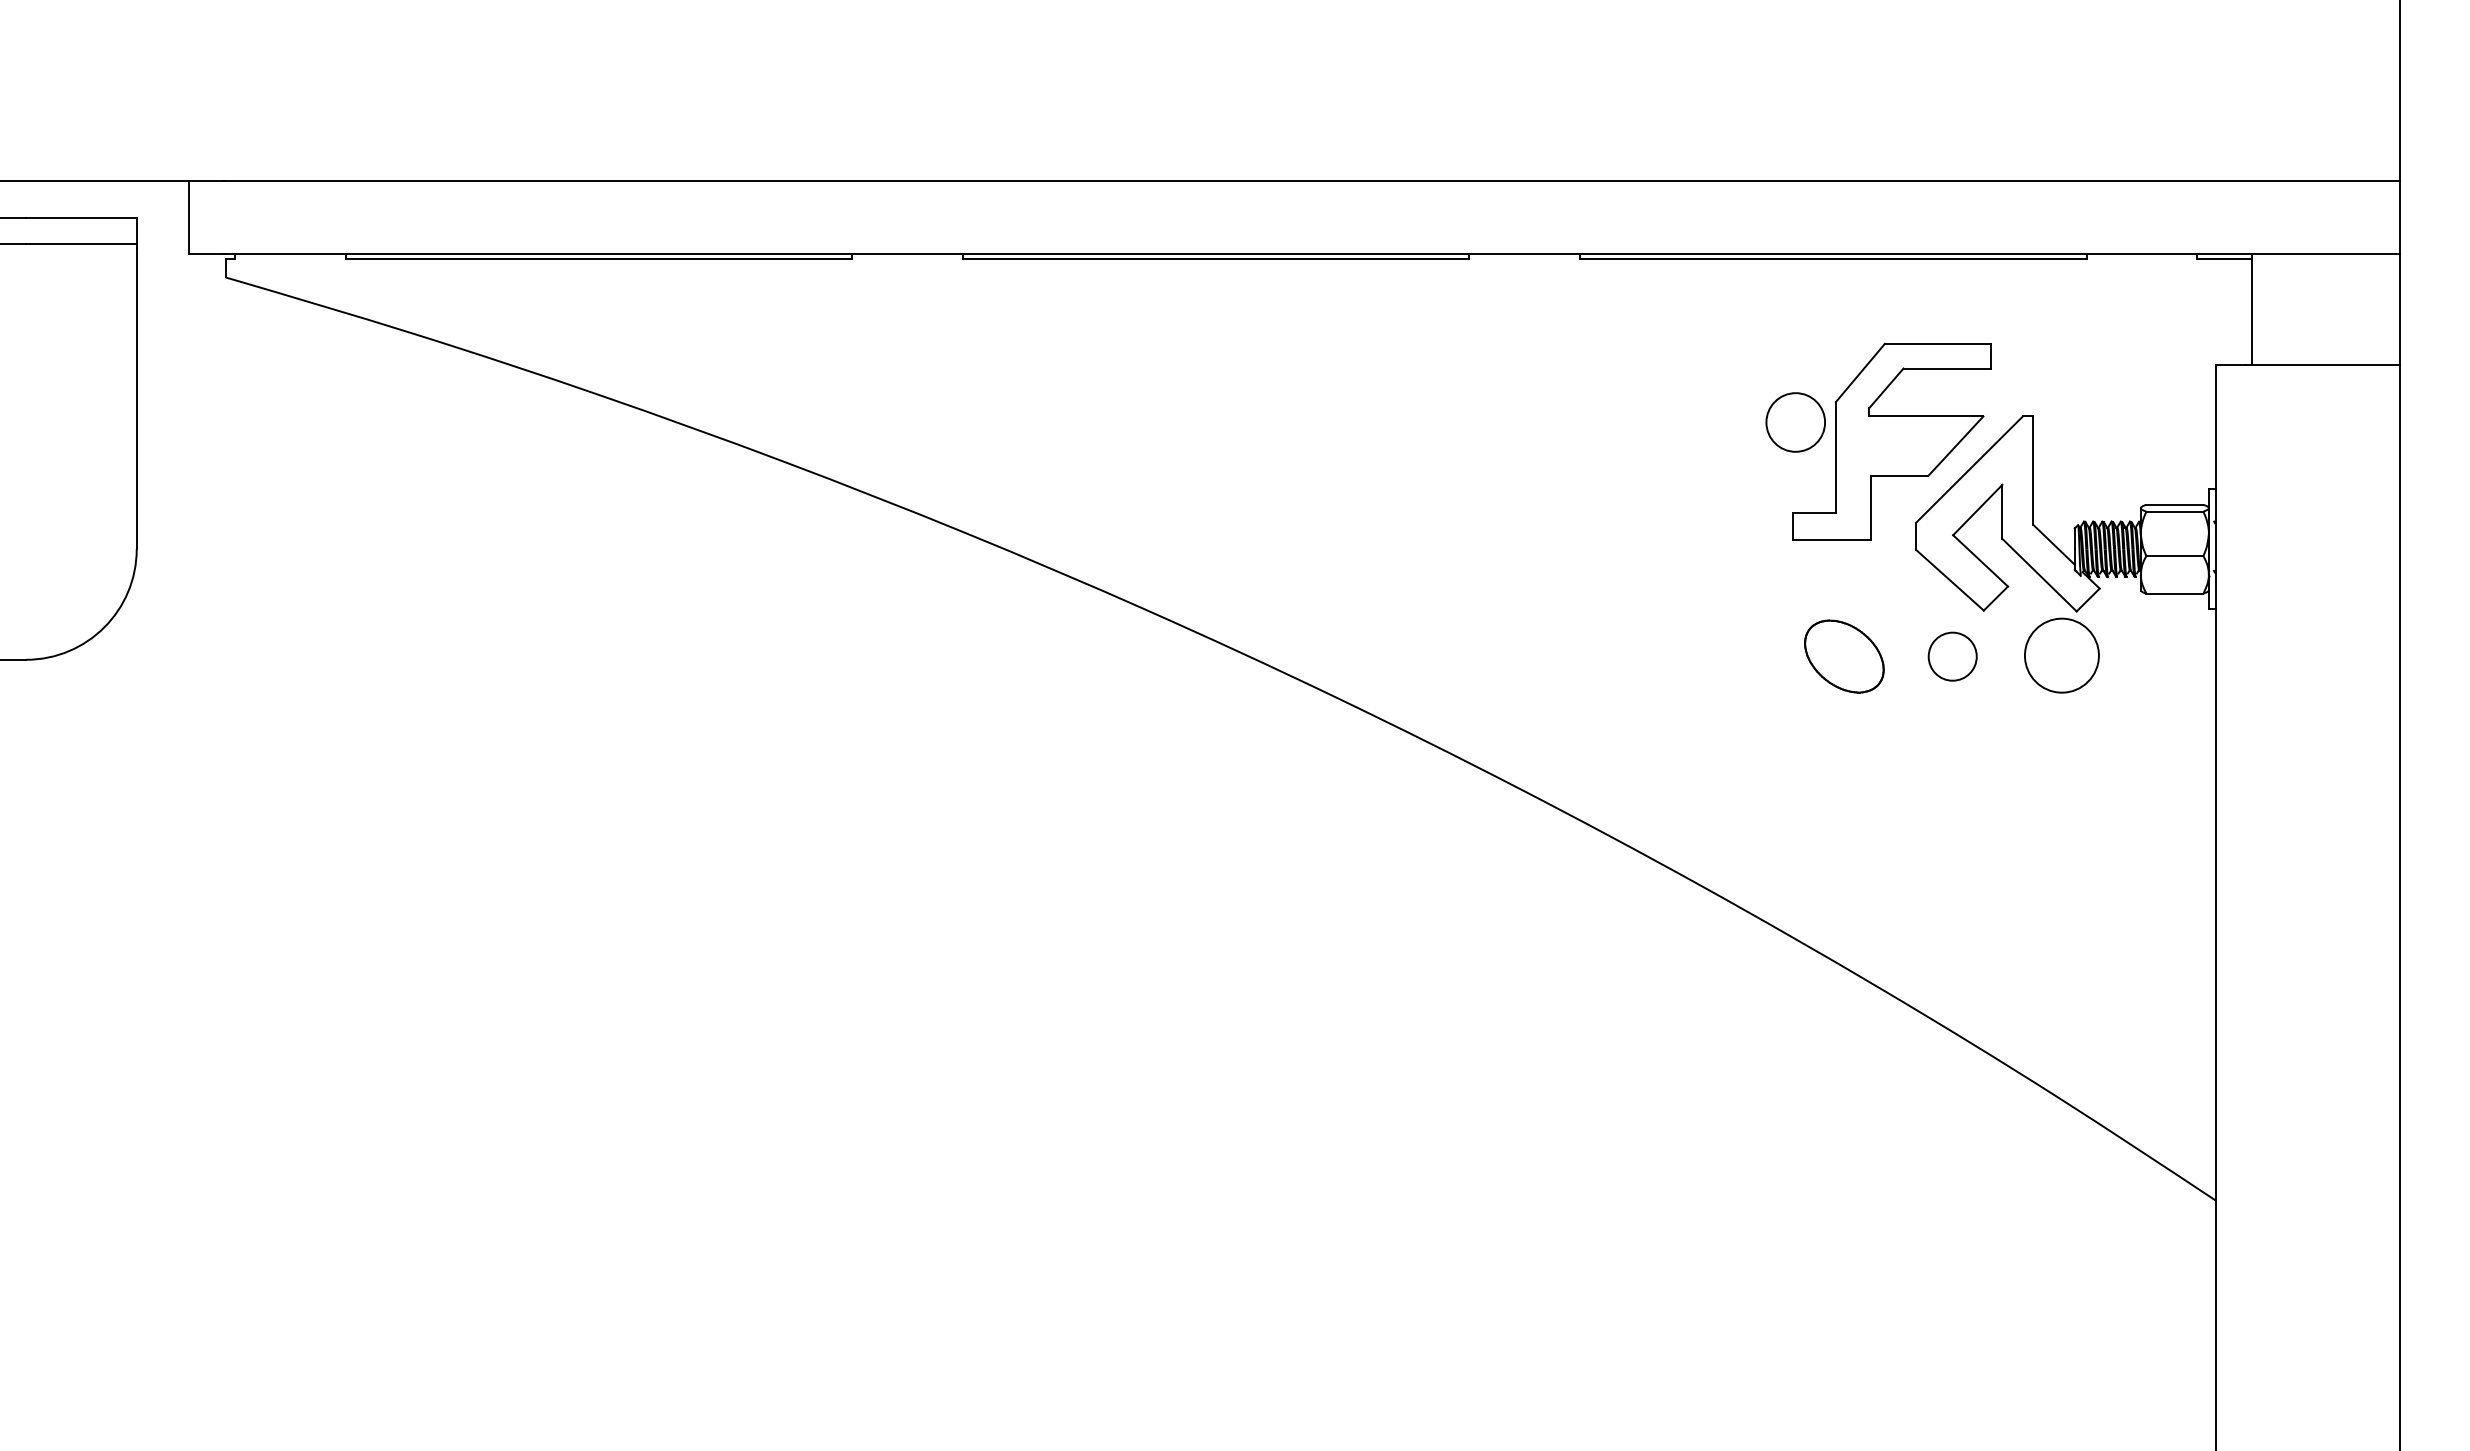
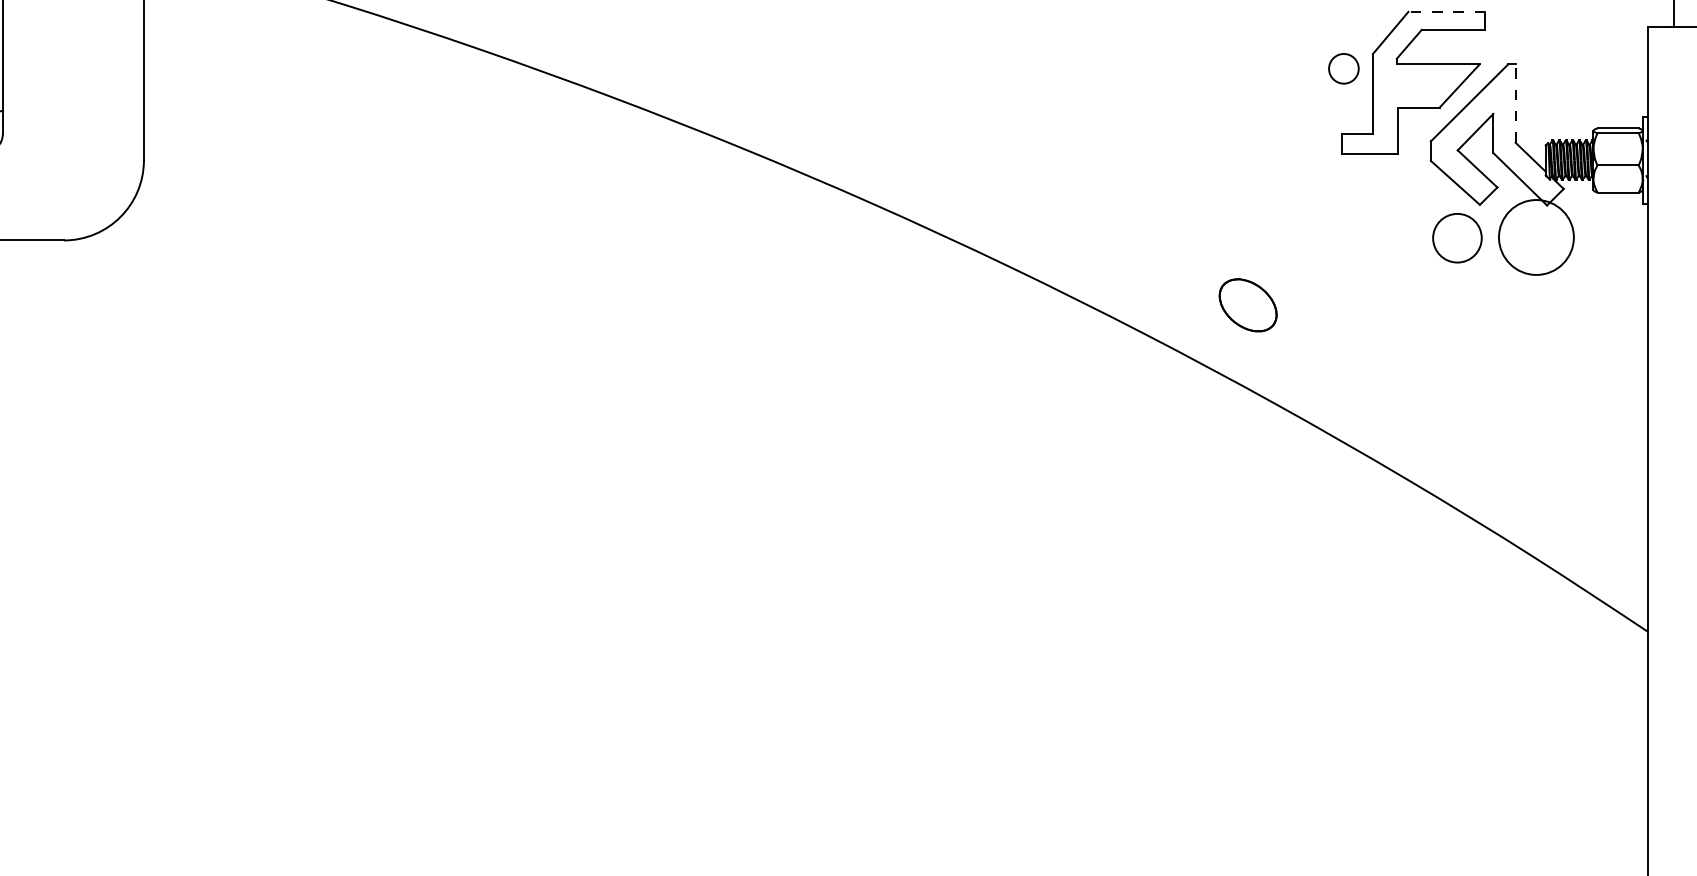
line: (1937, 343) -> (1446, 11), solid -> dashed
circle: (1795, 422) -> (1343, 68), size x0.7
line: (2033, 470) -> (1515, 103), solid -> dashed
circle: (2061, 655) -> (1536, 237), size x1.4
part: (1844, 656) -> (1248, 305), moved
circle: (1952, 656) -> (1457, 238), size x1.4

